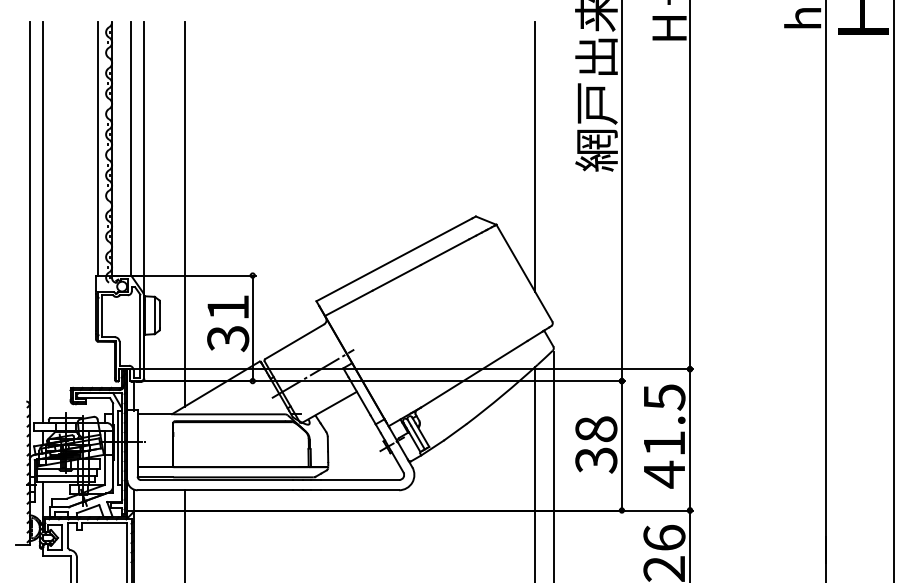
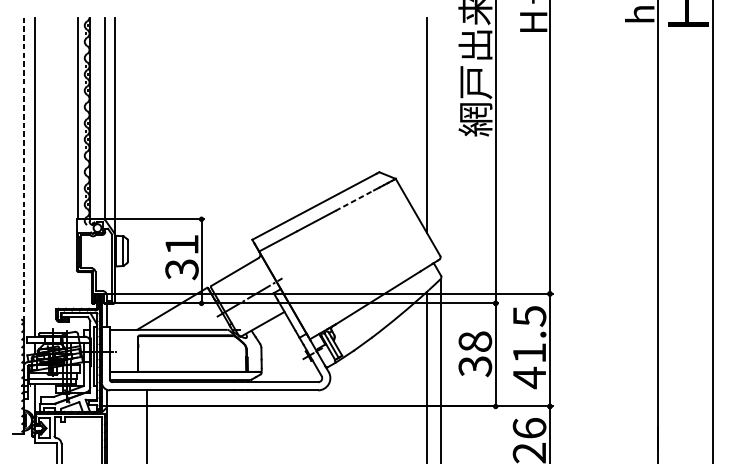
line: (29, 214) -> (23, 170), solid -> dashed
line: (184, 214) -> (147, 170), removed
line: (445, 251) -> (355, 200), solid -> dashed

